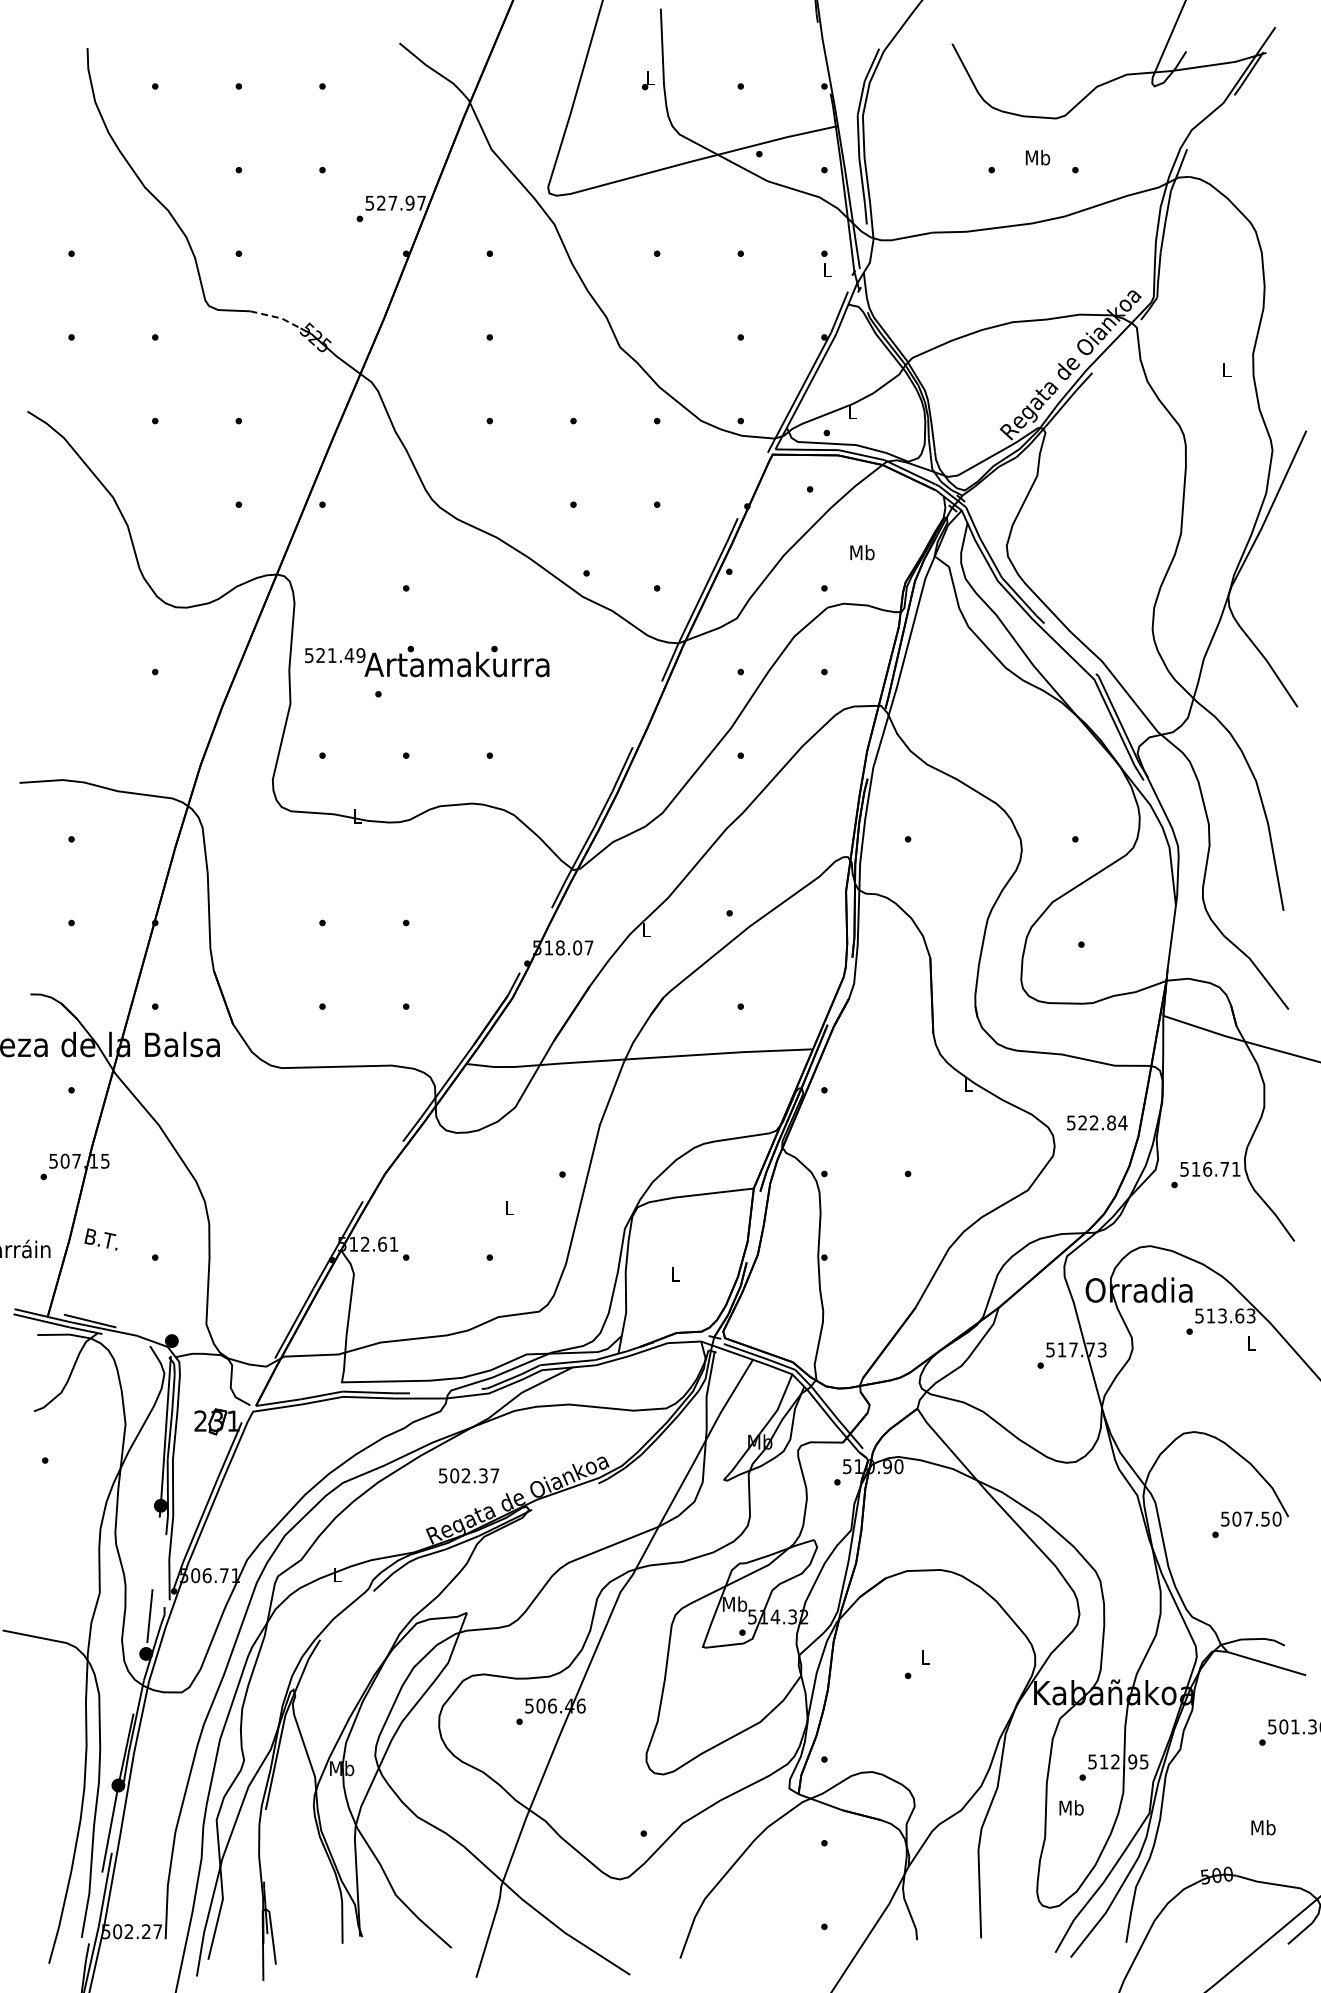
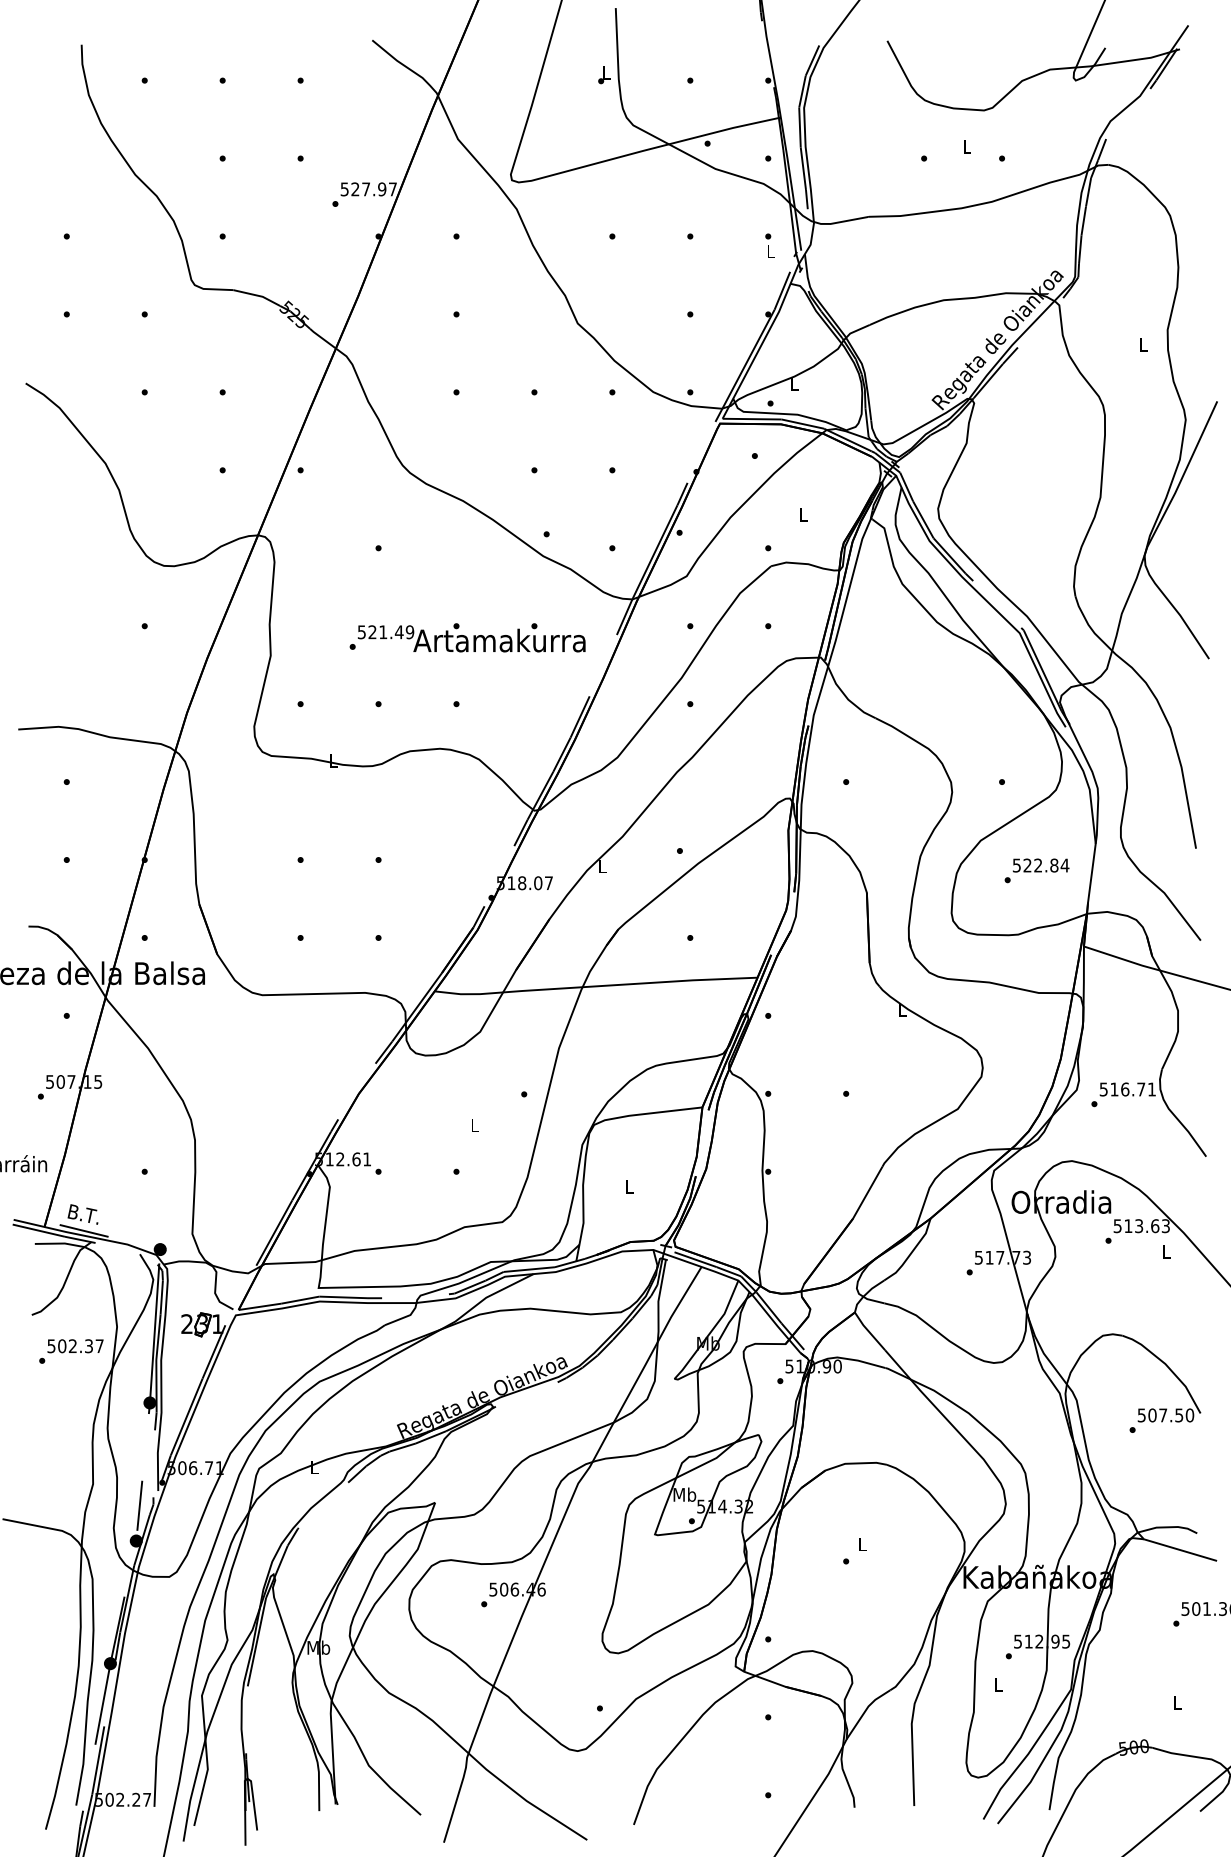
text: (1037, 157) -> (966, 146), Mb -> L
line: (277, 317) -> (258, 295), dashed -> solid
text: (862, 552) -> (803, 514), Mb -> L
text: (427, 661) -> (472, 637), moved
text: (1097, 1122) -> (1041, 865), moved
text: (100, 1239) -> (82, 1214), moved
text: (468, 1475) -> (75, 1345), moved
text: (1071, 1807) -> (998, 1684), Mb -> L
text: (1263, 1827) -> (1177, 1702), Mb -> L

